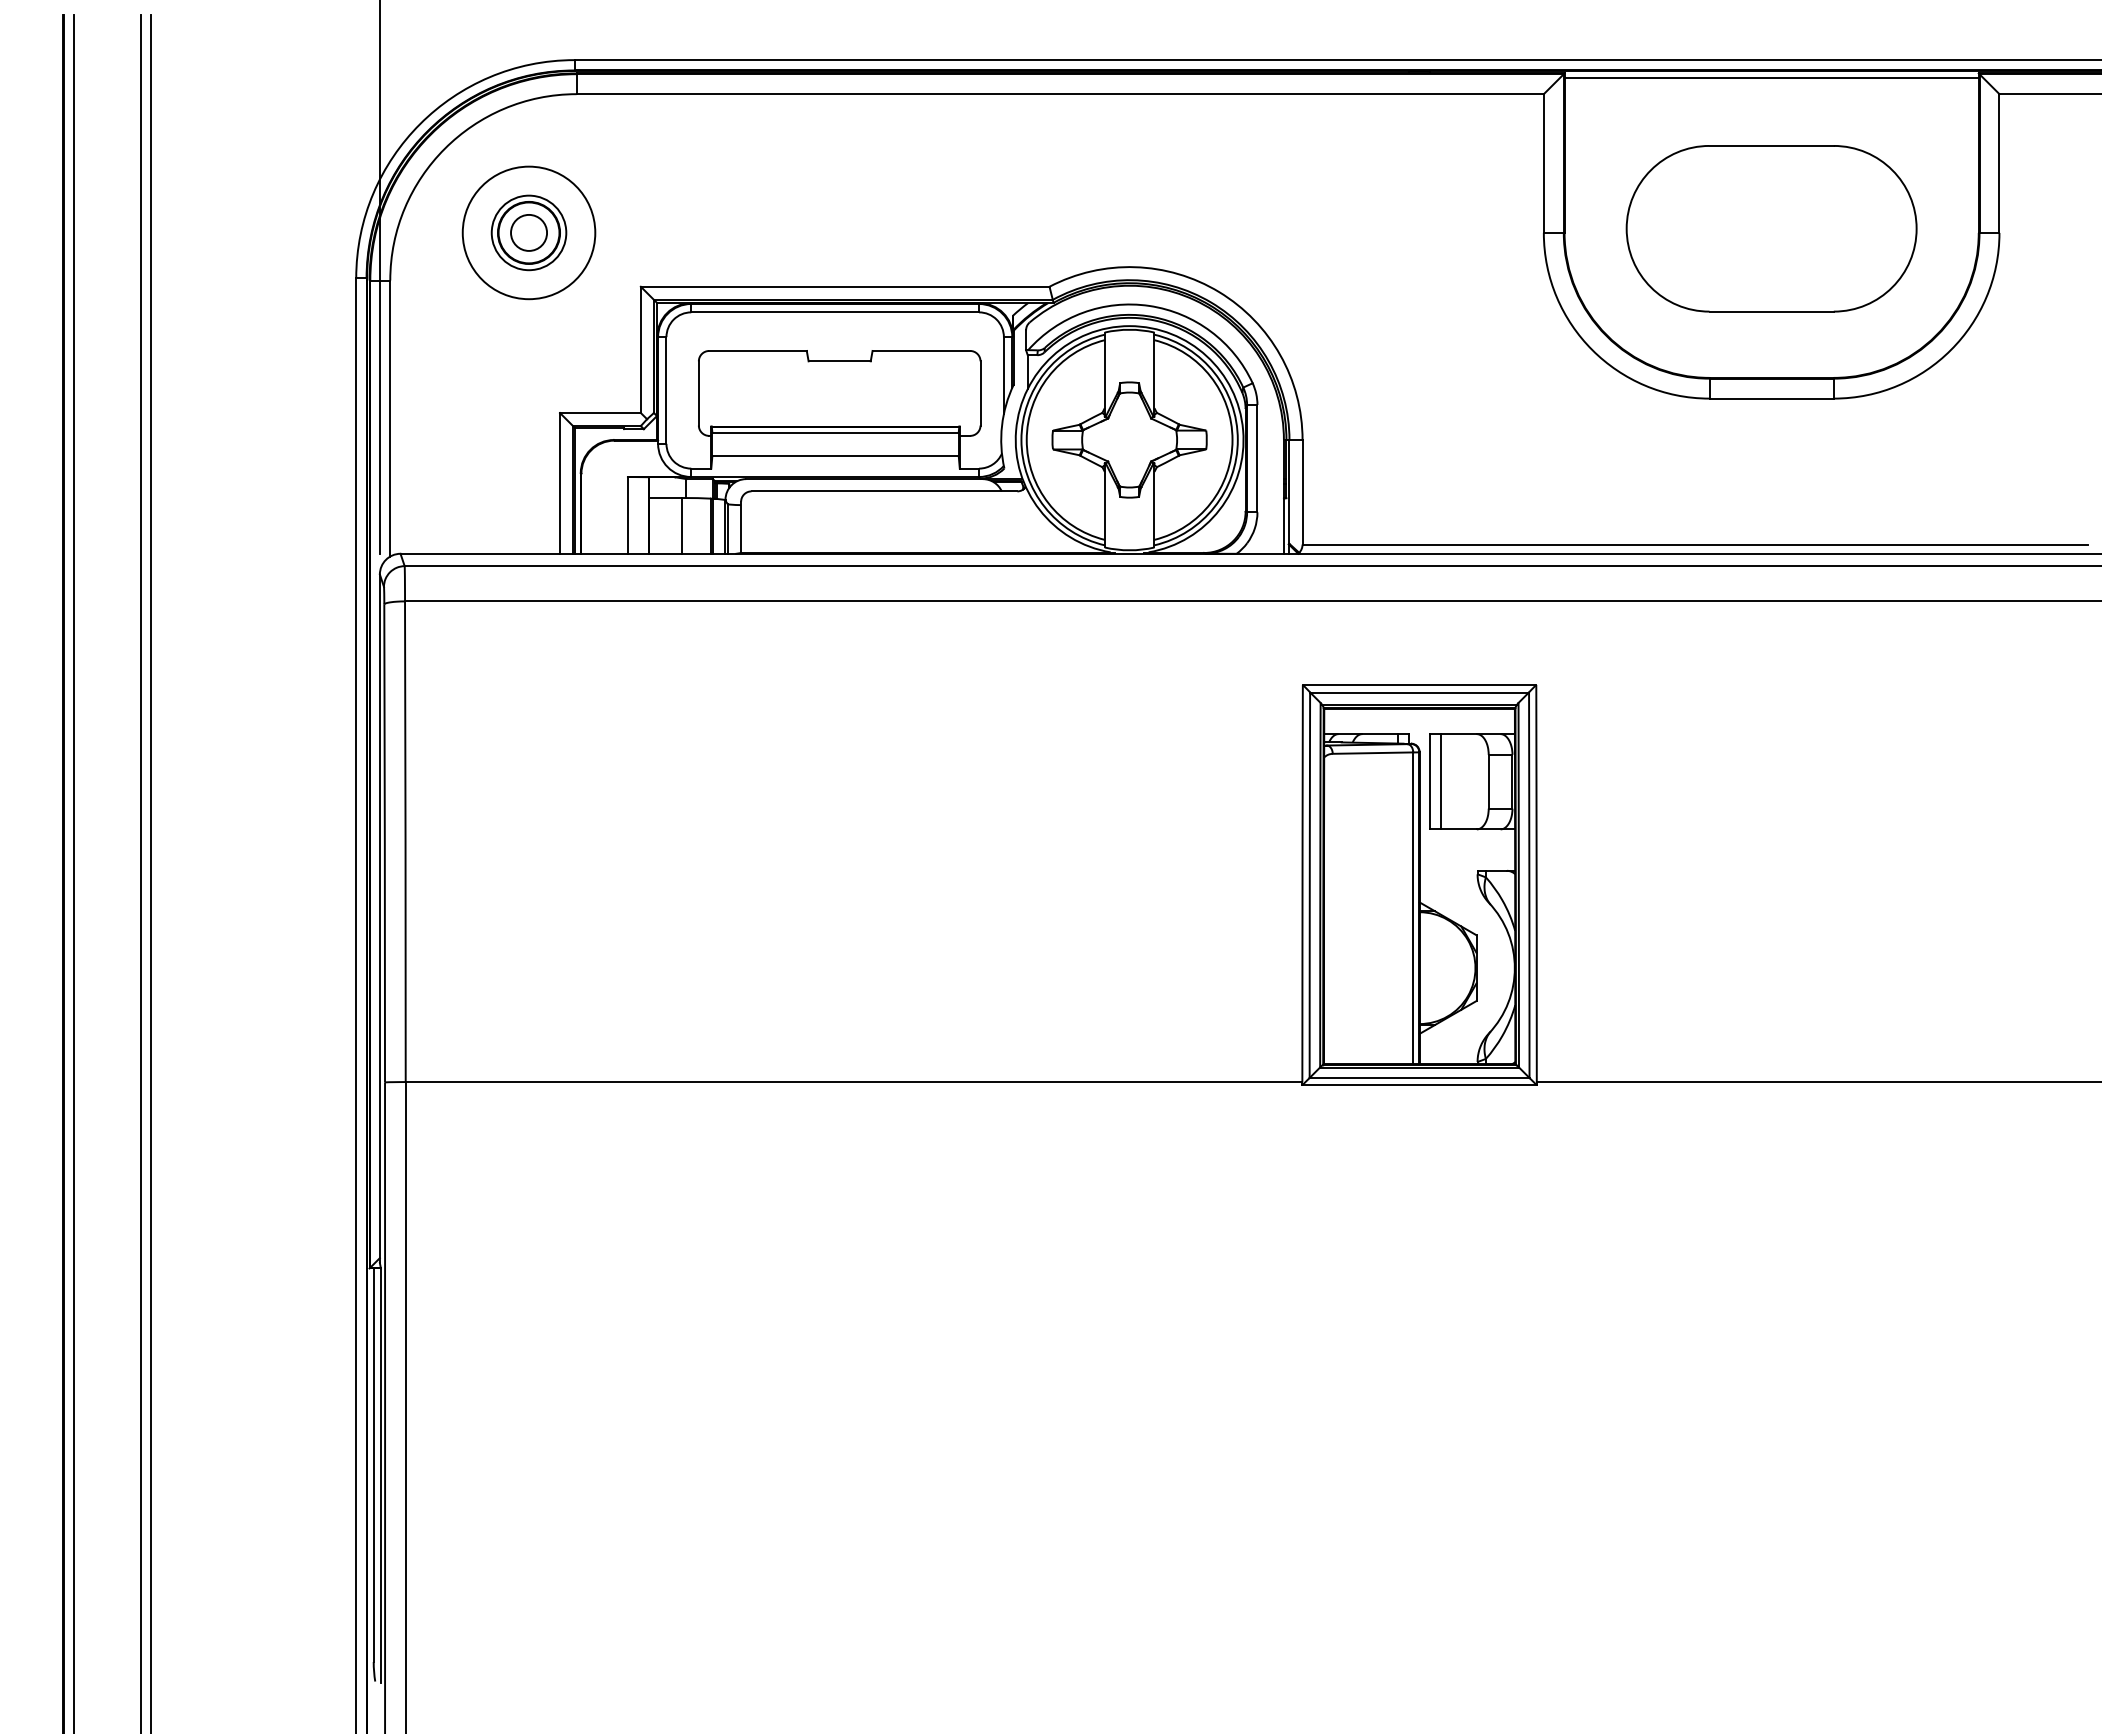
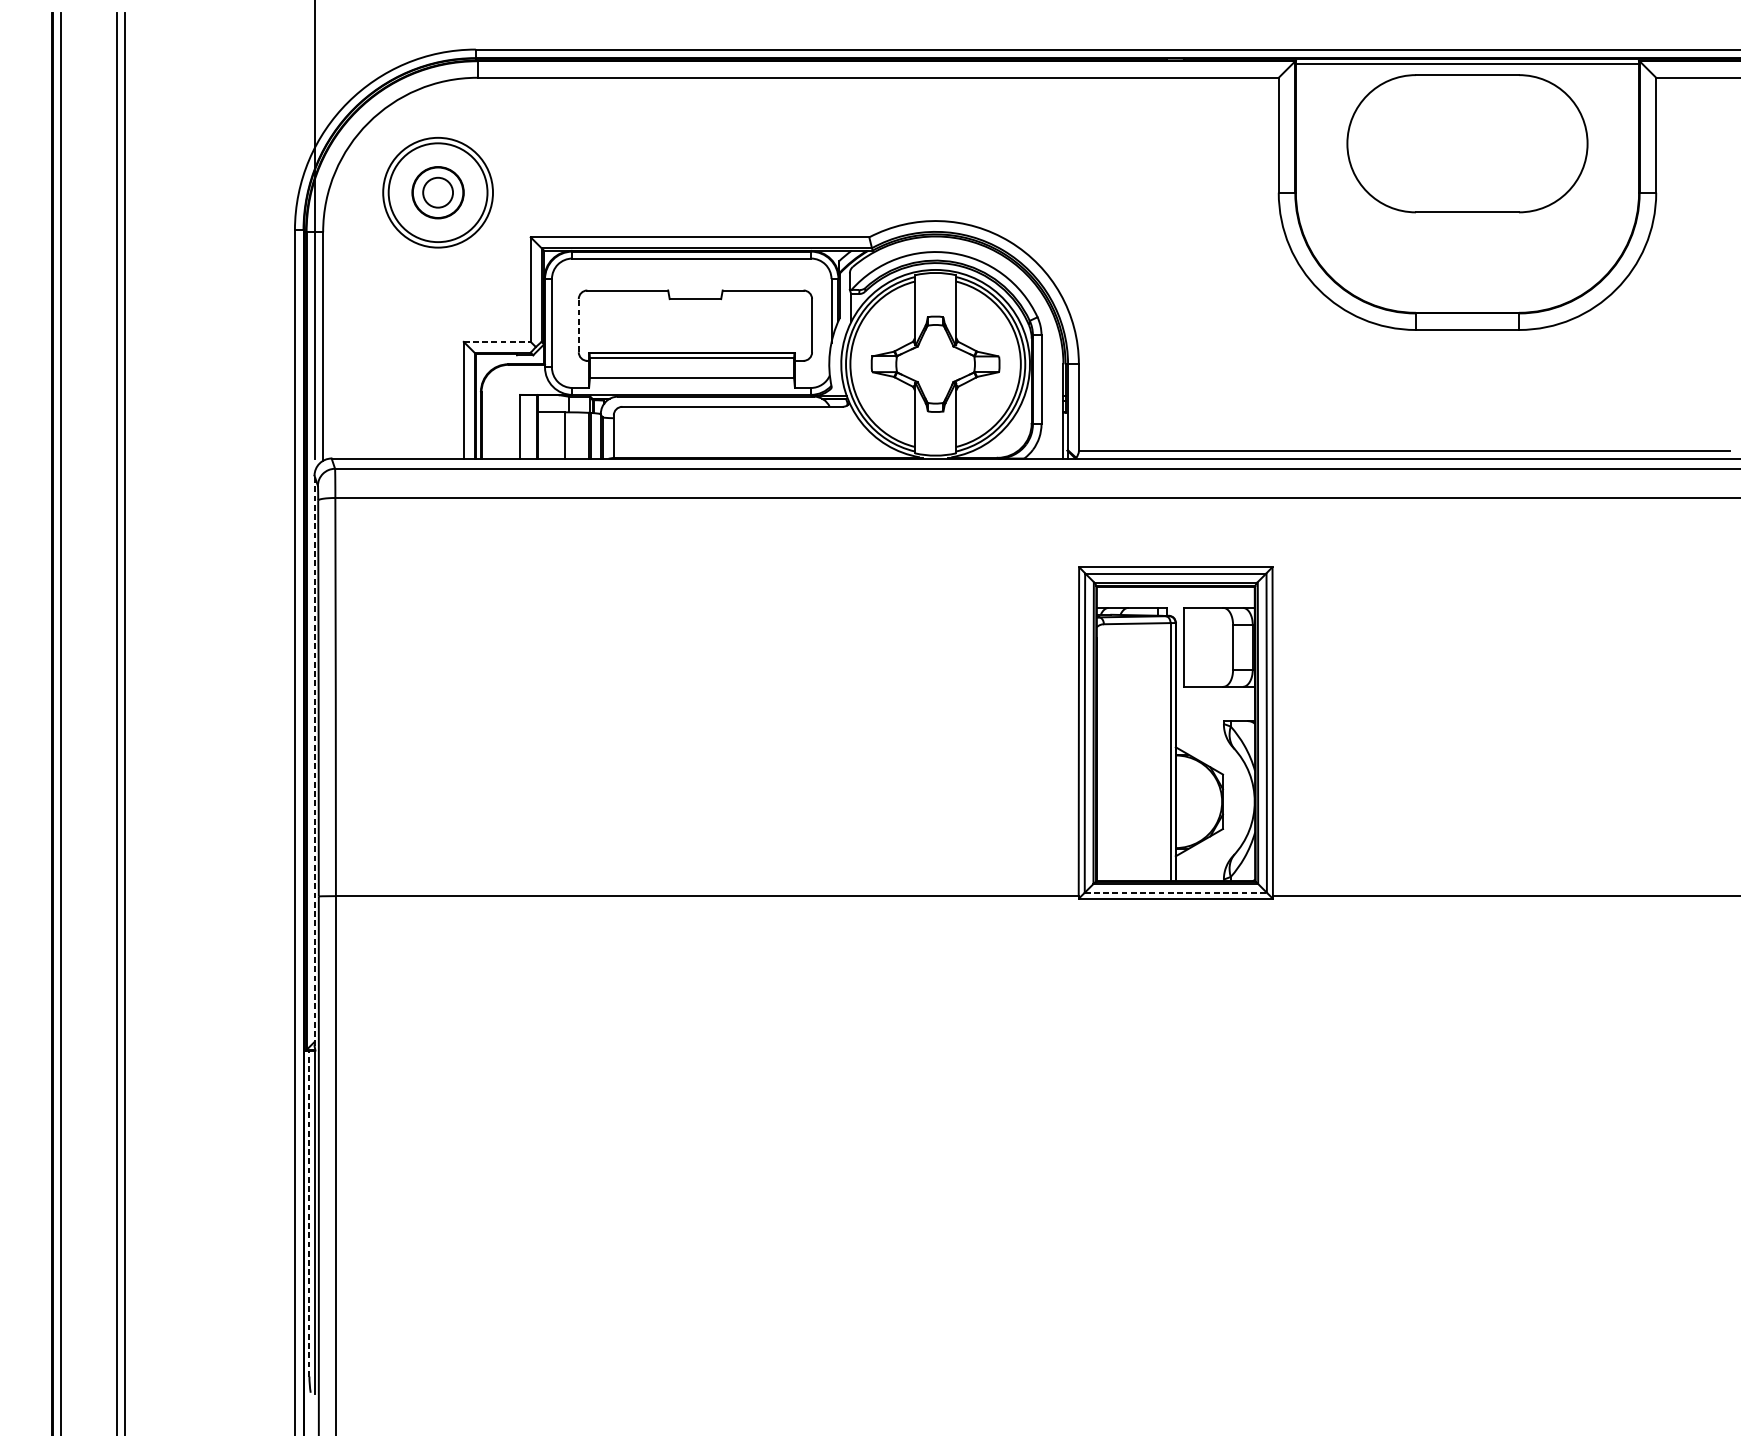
part: (1771, 228) -> (1467, 143), moved
circle: (528, 232) -> (437, 192), size x1.6
line: (698, 392) -> (578, 324), solid -> dashed
line: (600, 413) -> (497, 342), solid -> dashed
line: (1441, 781) -> (1193, 647), removed
line: (379, 918) -> (314, 760), solid -> dashed
line: (1420, 1078) -> (1176, 893), solid -> dashed
line: (373, 1465) -> (309, 1213), solid -> dashed

